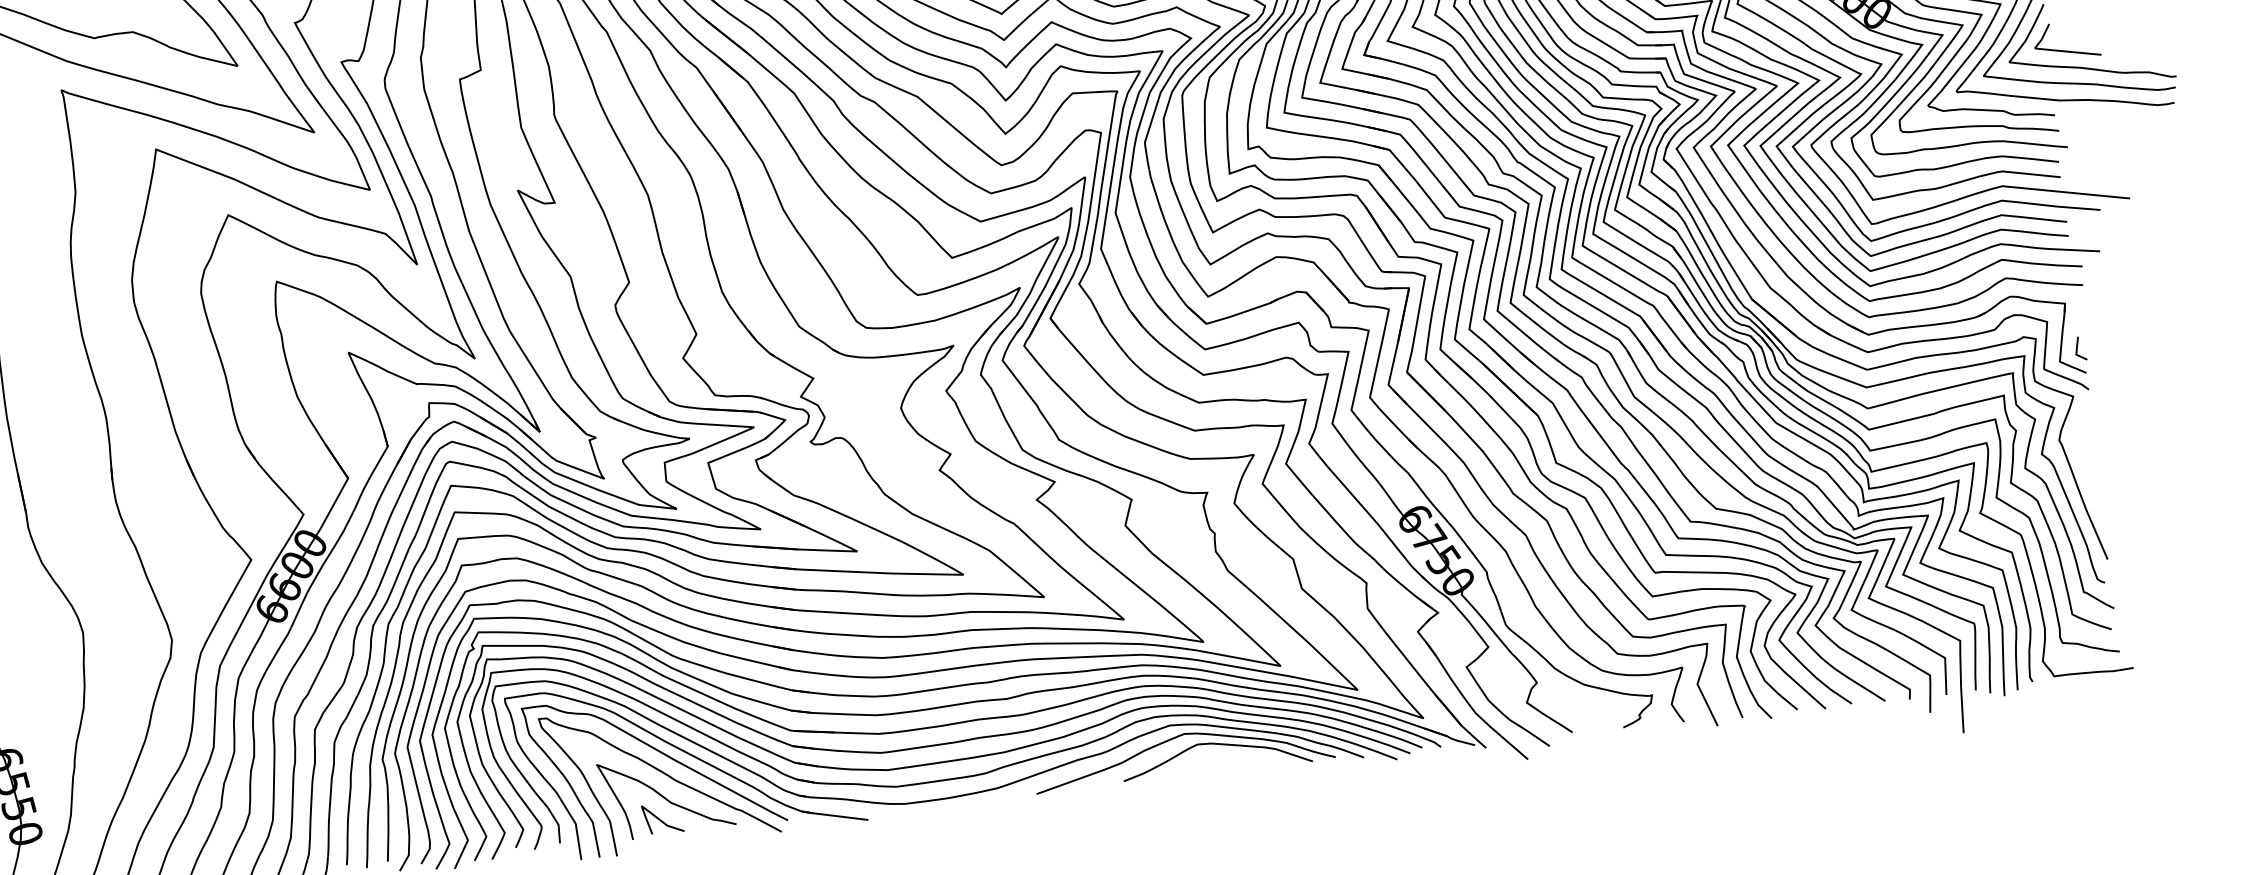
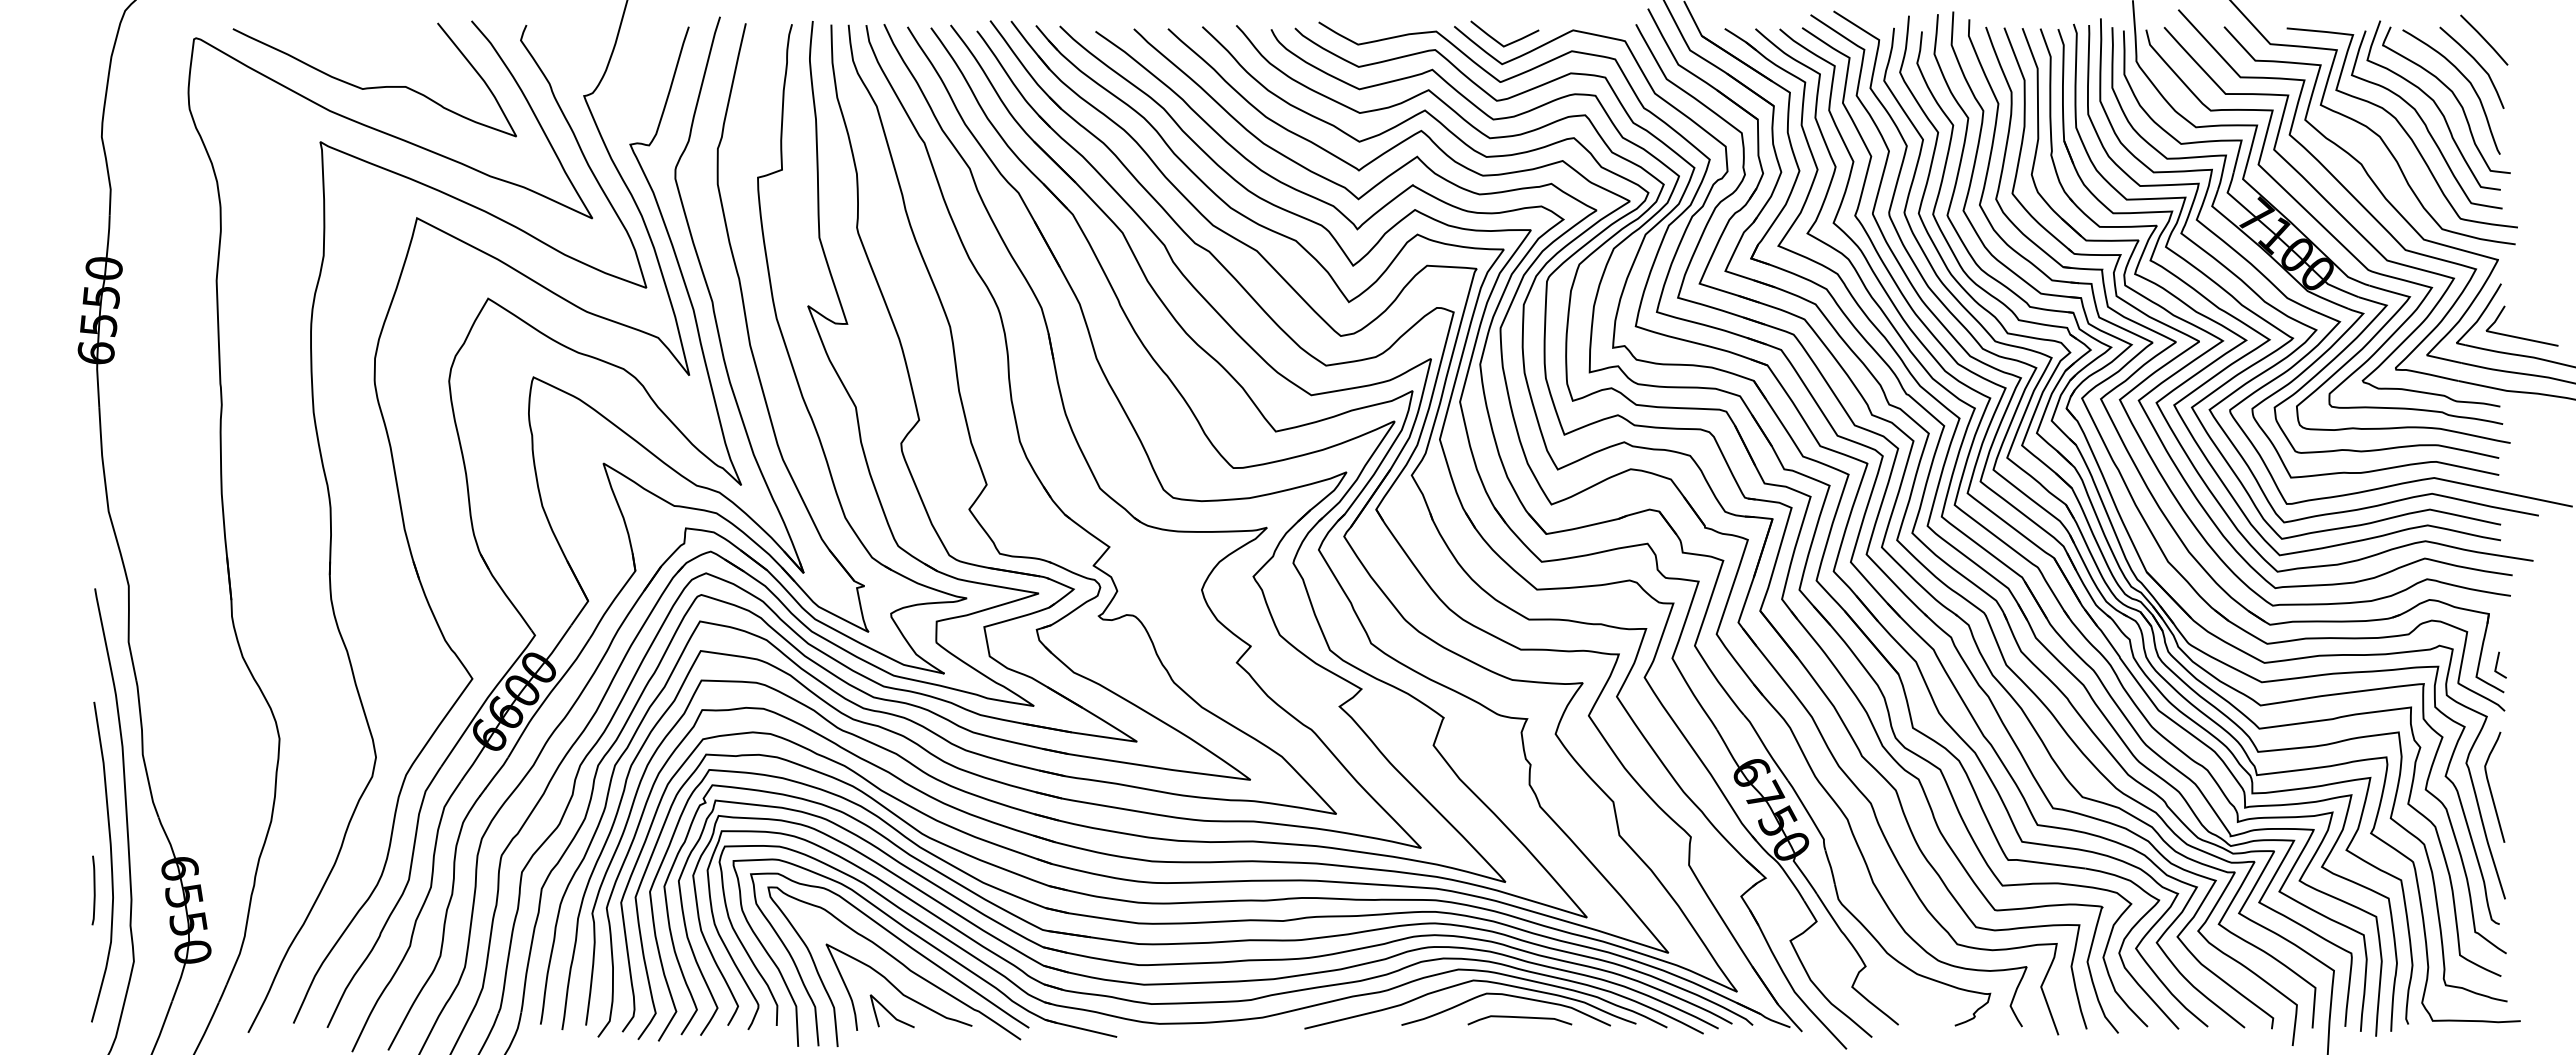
curve: (2083, 459) -> (2490, 786), added
curve: (1229, 763) -> (1519, 1018), added

